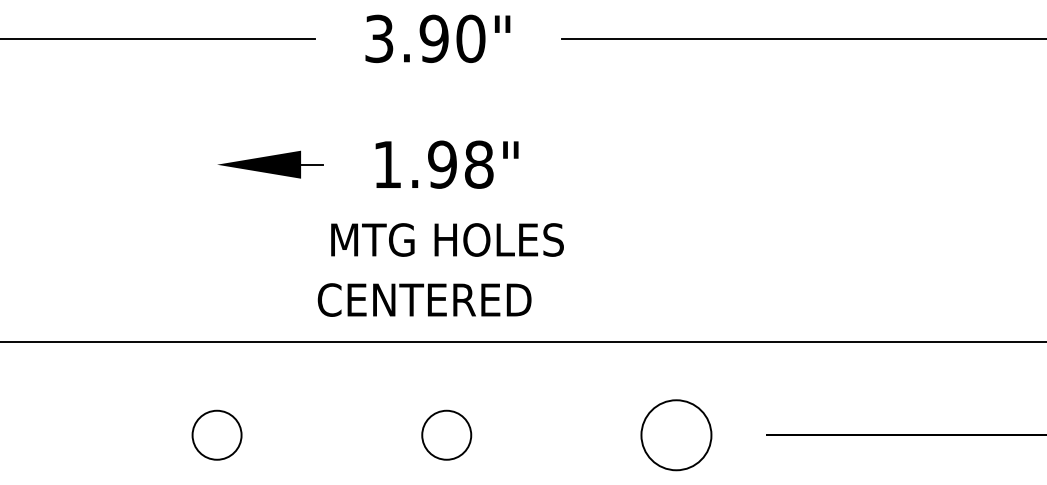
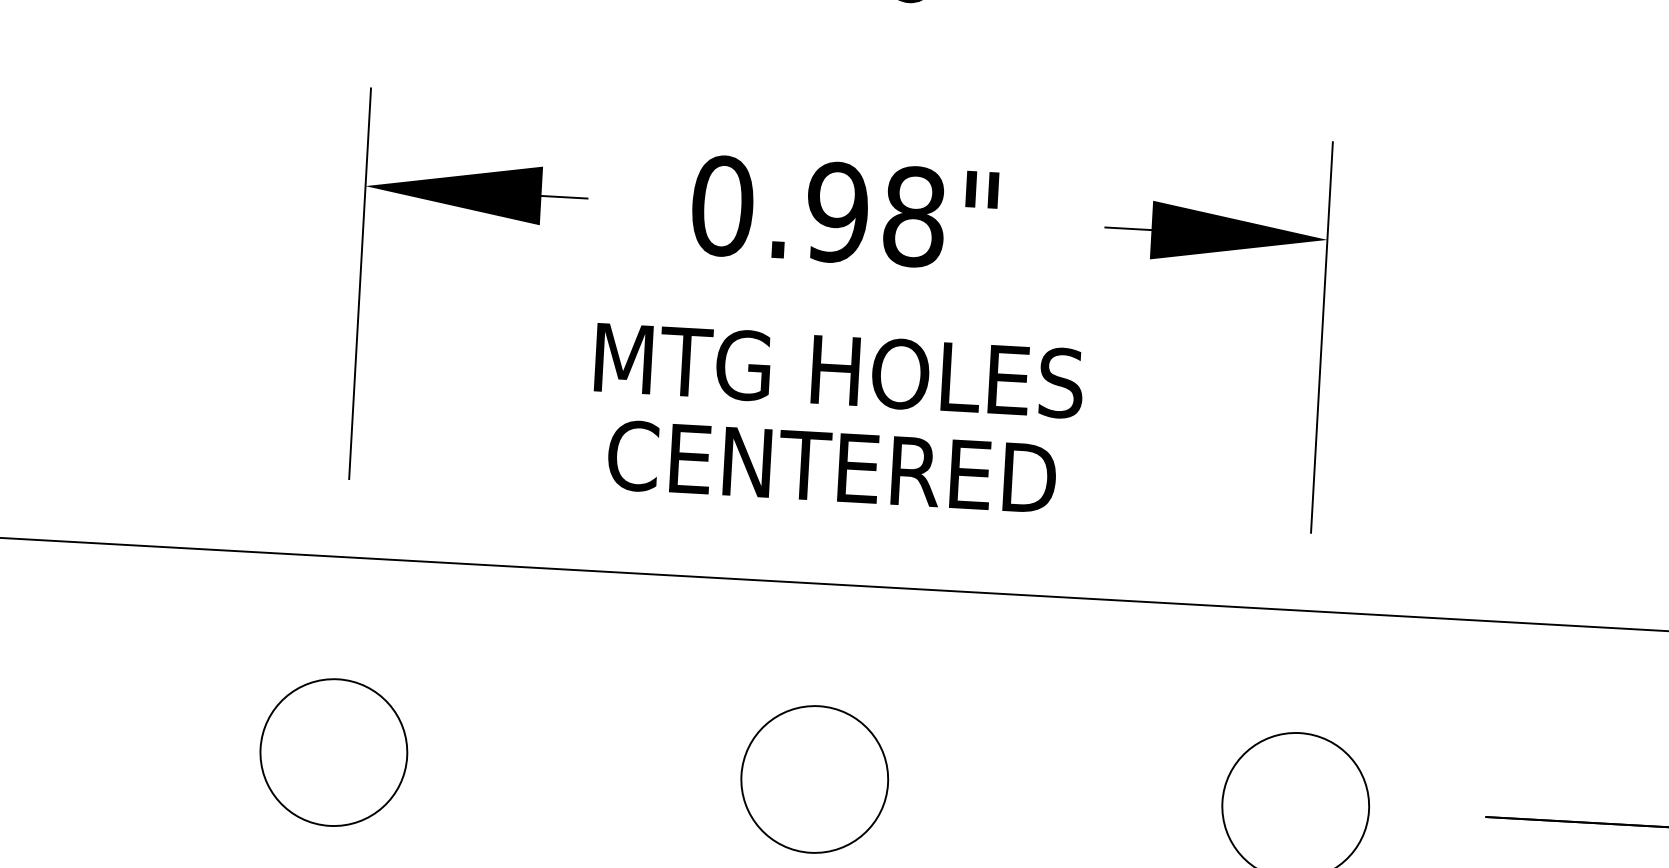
text: (387, 164) -> (722, 205), 1.98" -> 0.98"
part: (613, 175) -> (1194, 255), added
line: (217, 211) -> (360, 284), added
text: (424, 299) -> (831, 465), moved
circle: (217, 435) -> (334, 753), size x1.43
circle: (446, 435) -> (814, 779), size x1.43

